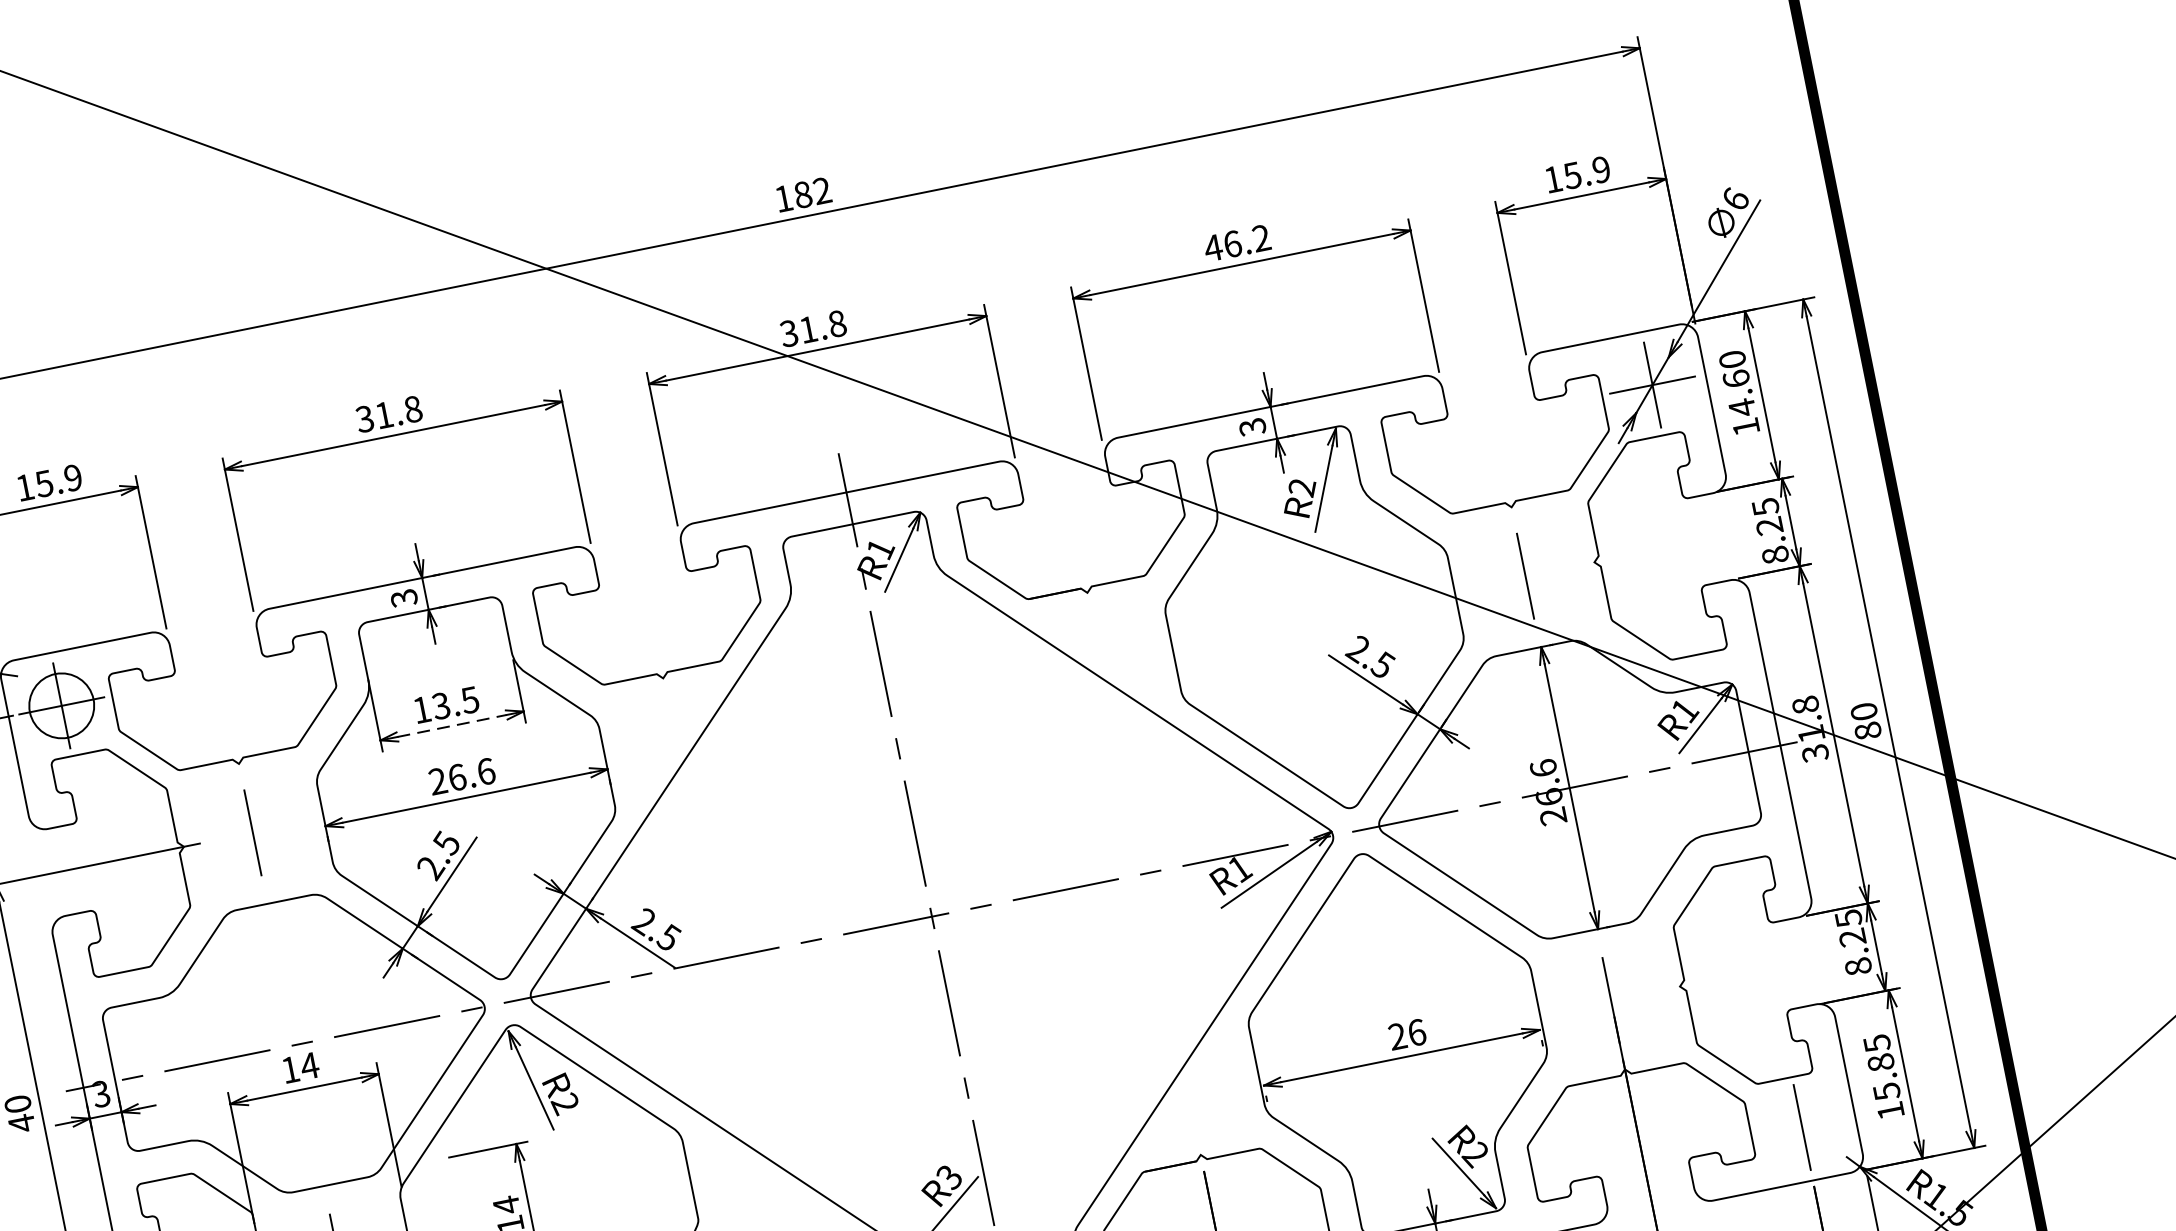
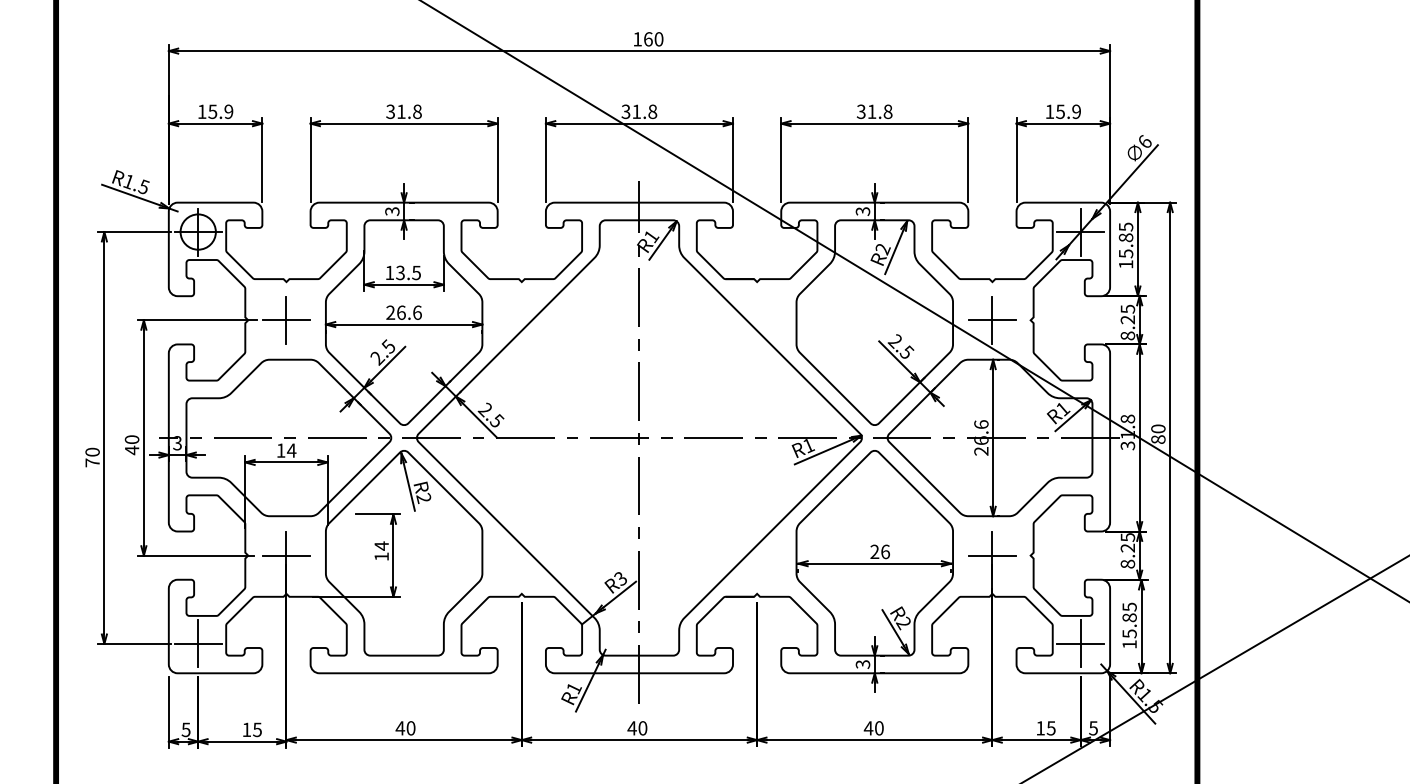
text: (812, 193) -> (653, 39), 182 -> 160
text: (1237, 242) -> (874, 111), 46.2 -> 31.8
text: (1736, 384) -> (1125, 240), 14.60 -> 15.85
line: (1523, 576) -> (991, 320), added
line: (452, 725) -> (404, 284), dashed -> solid
line: (253, 833) -> (286, 320), added
line: (1609, 1000) -> (991, 555), added
line: (1801, 1126) -> (1080, 643), added

